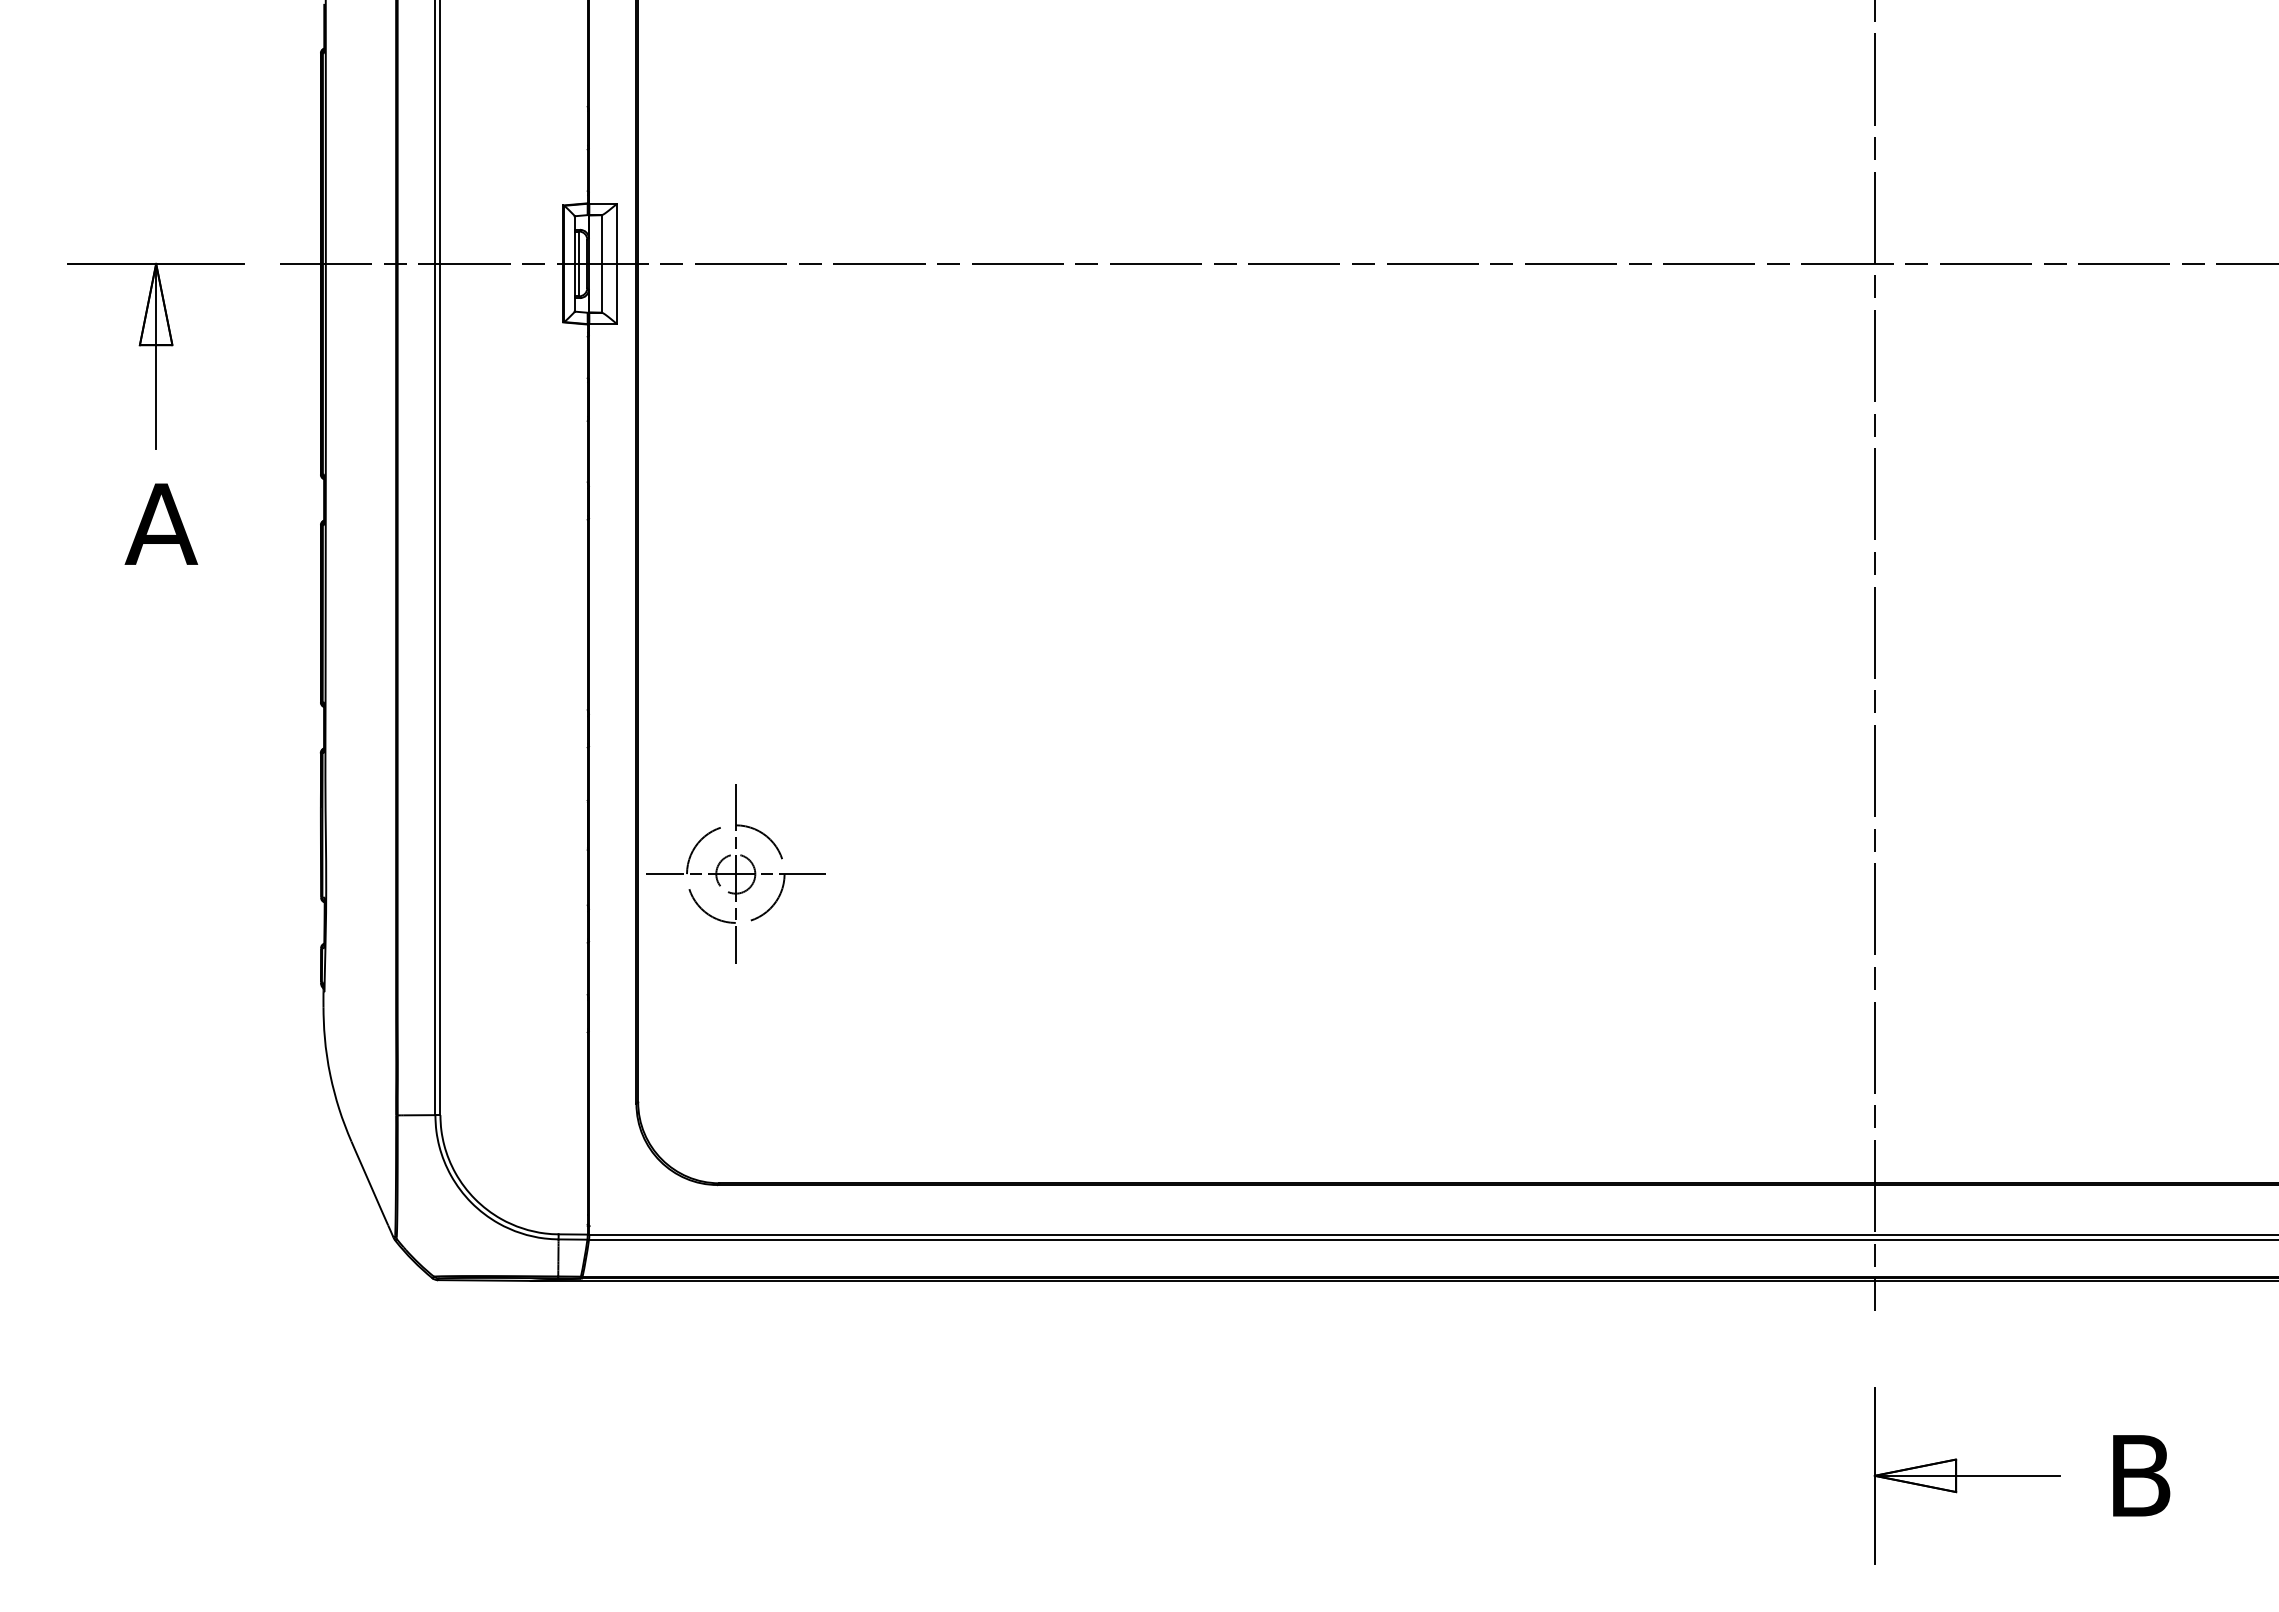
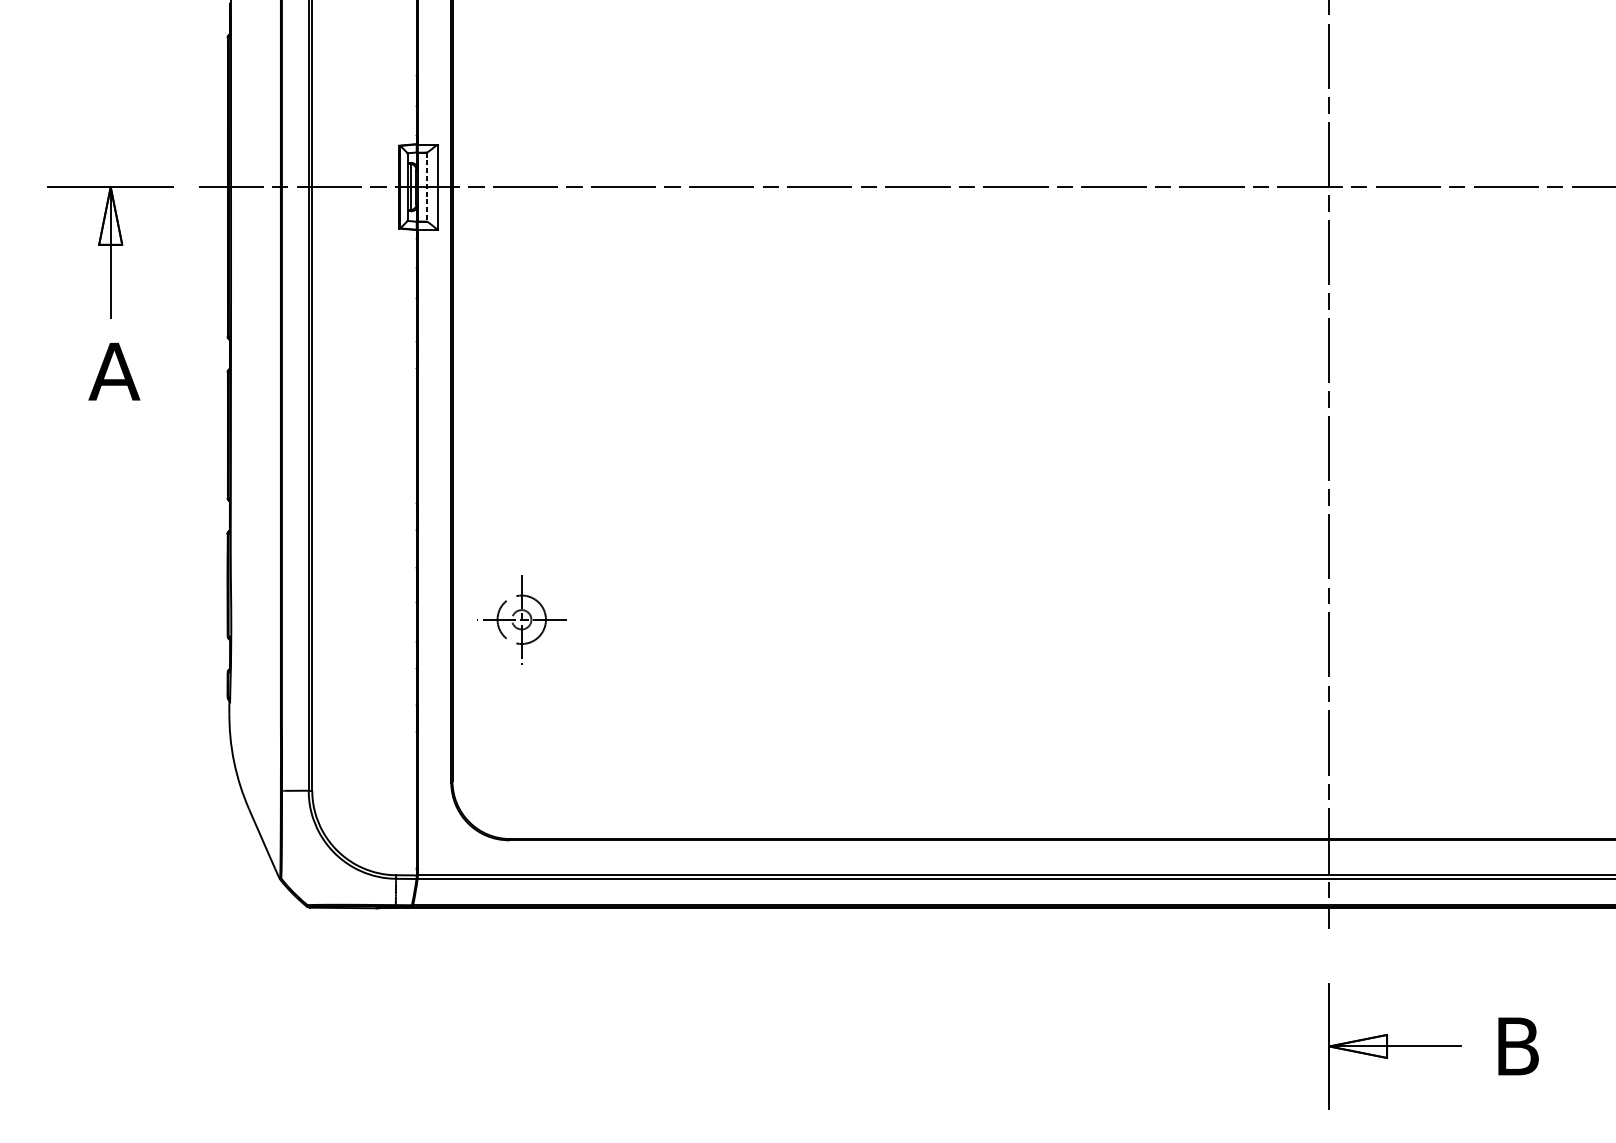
line: (601, 263) -> (426, 186), solid -> dashed
part: (735, 873) -> (521, 619), size x0.7

